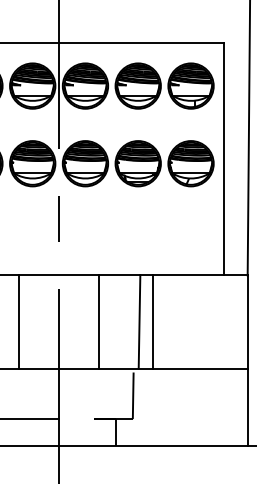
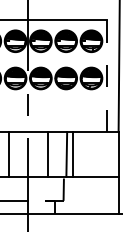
line: (224, 159) -> (107, 76), solid -> dashed

